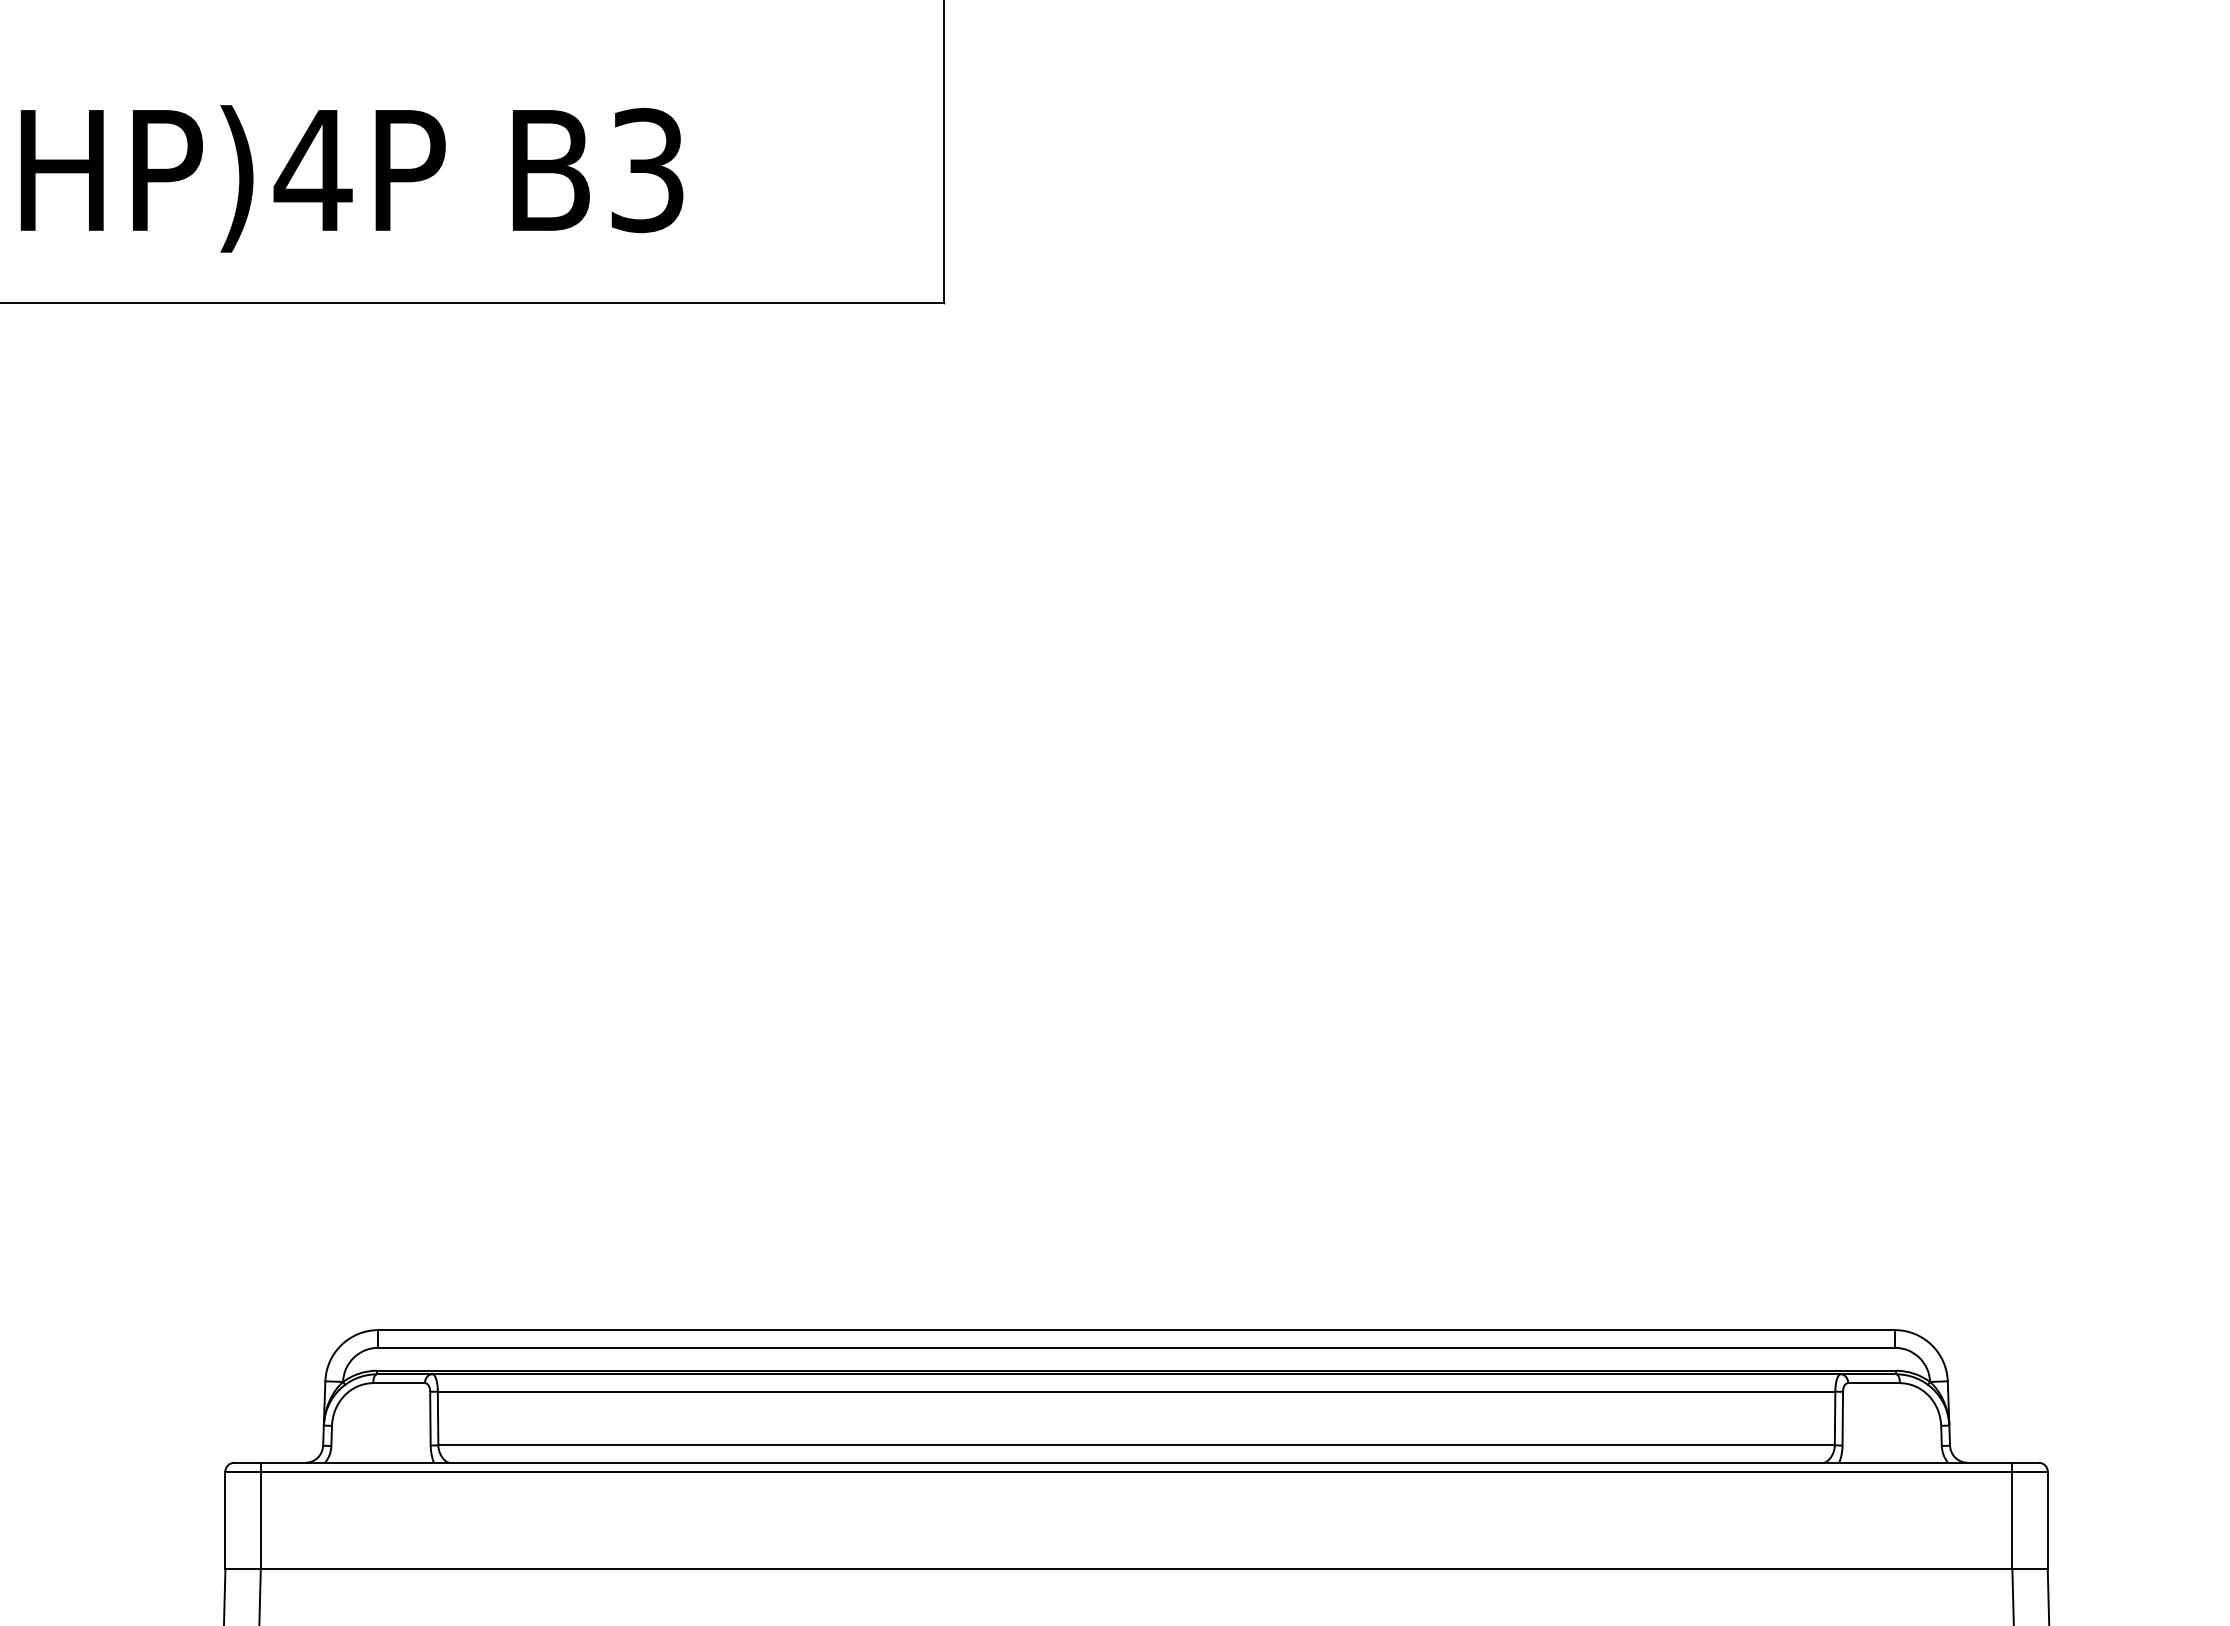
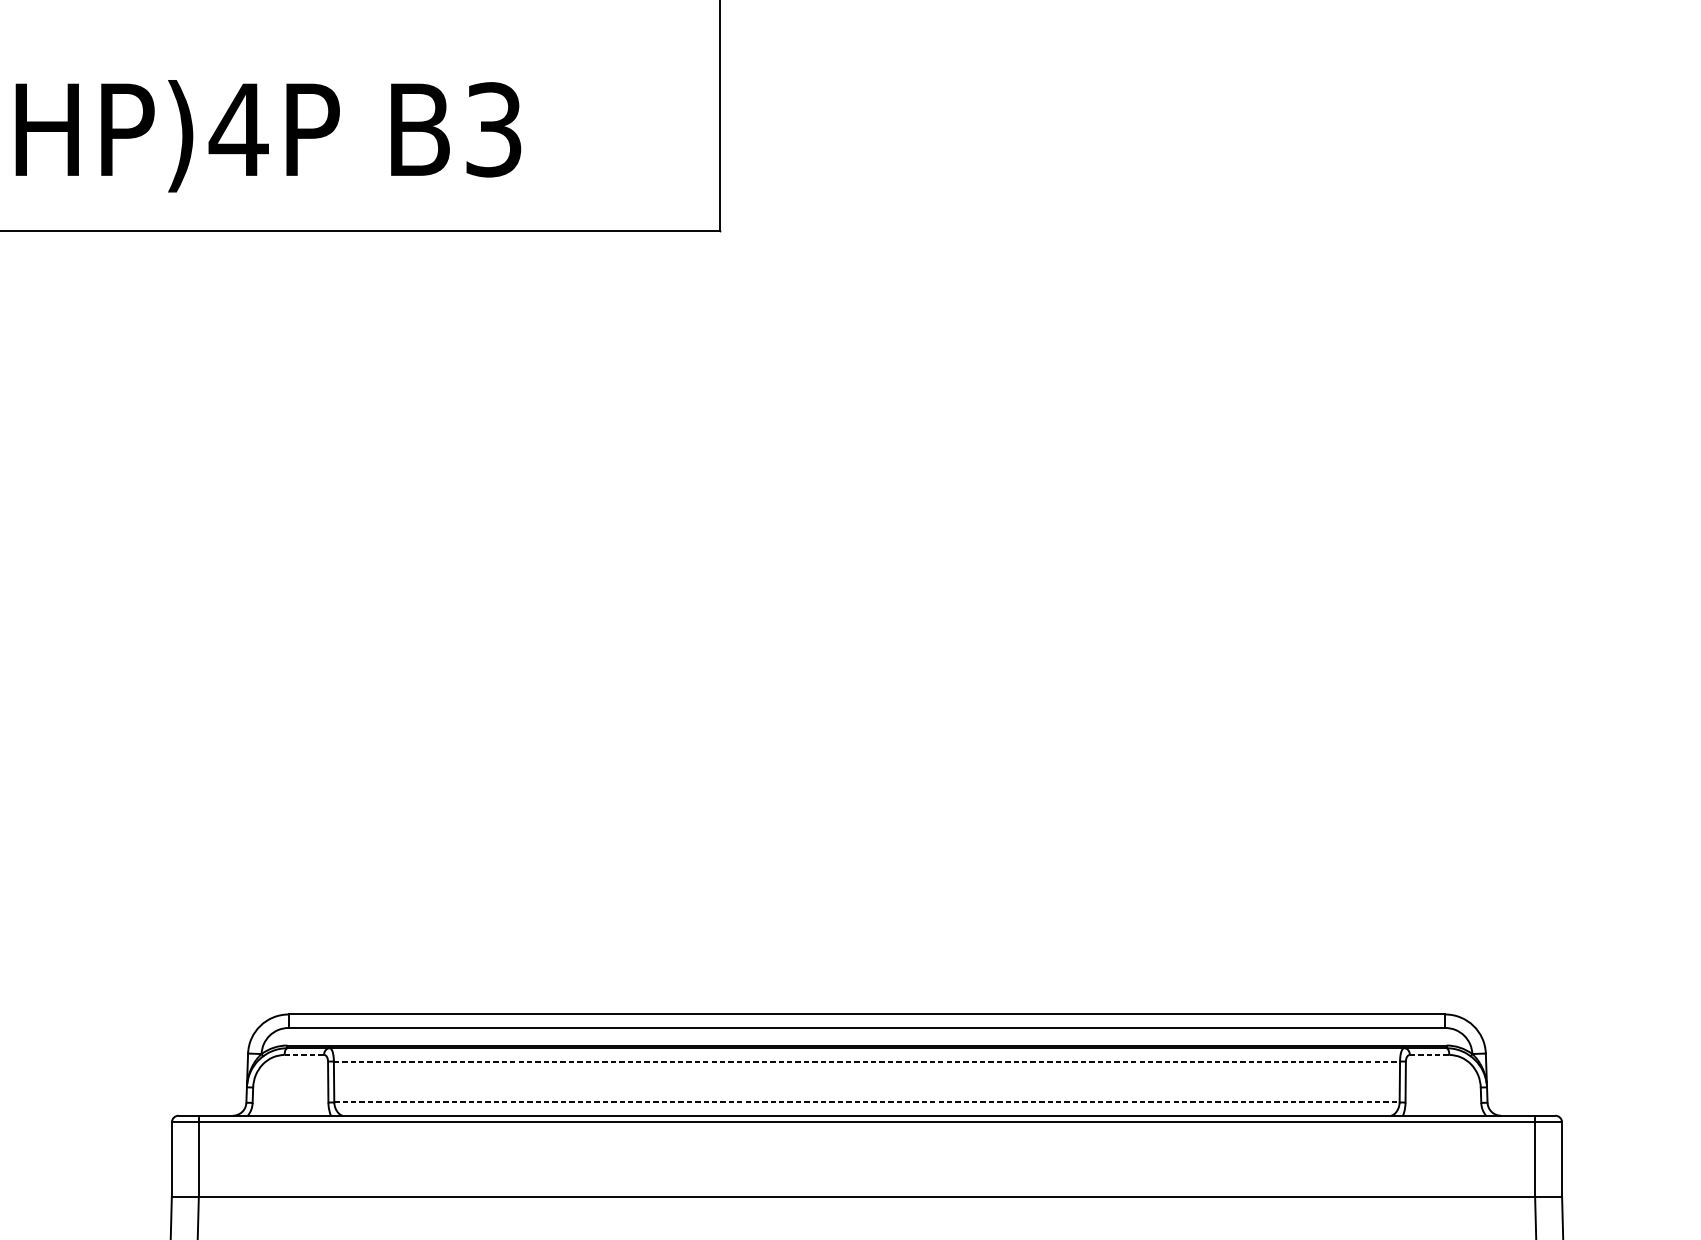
line: (399, 1383) -> (304, 1055), solid -> dashed
line: (1874, 1383) -> (1429, 1055), solid -> dashed
line: (1136, 1391) -> (866, 1061), solid -> dashed
line: (1137, 1445) -> (867, 1102), solid -> dashed

